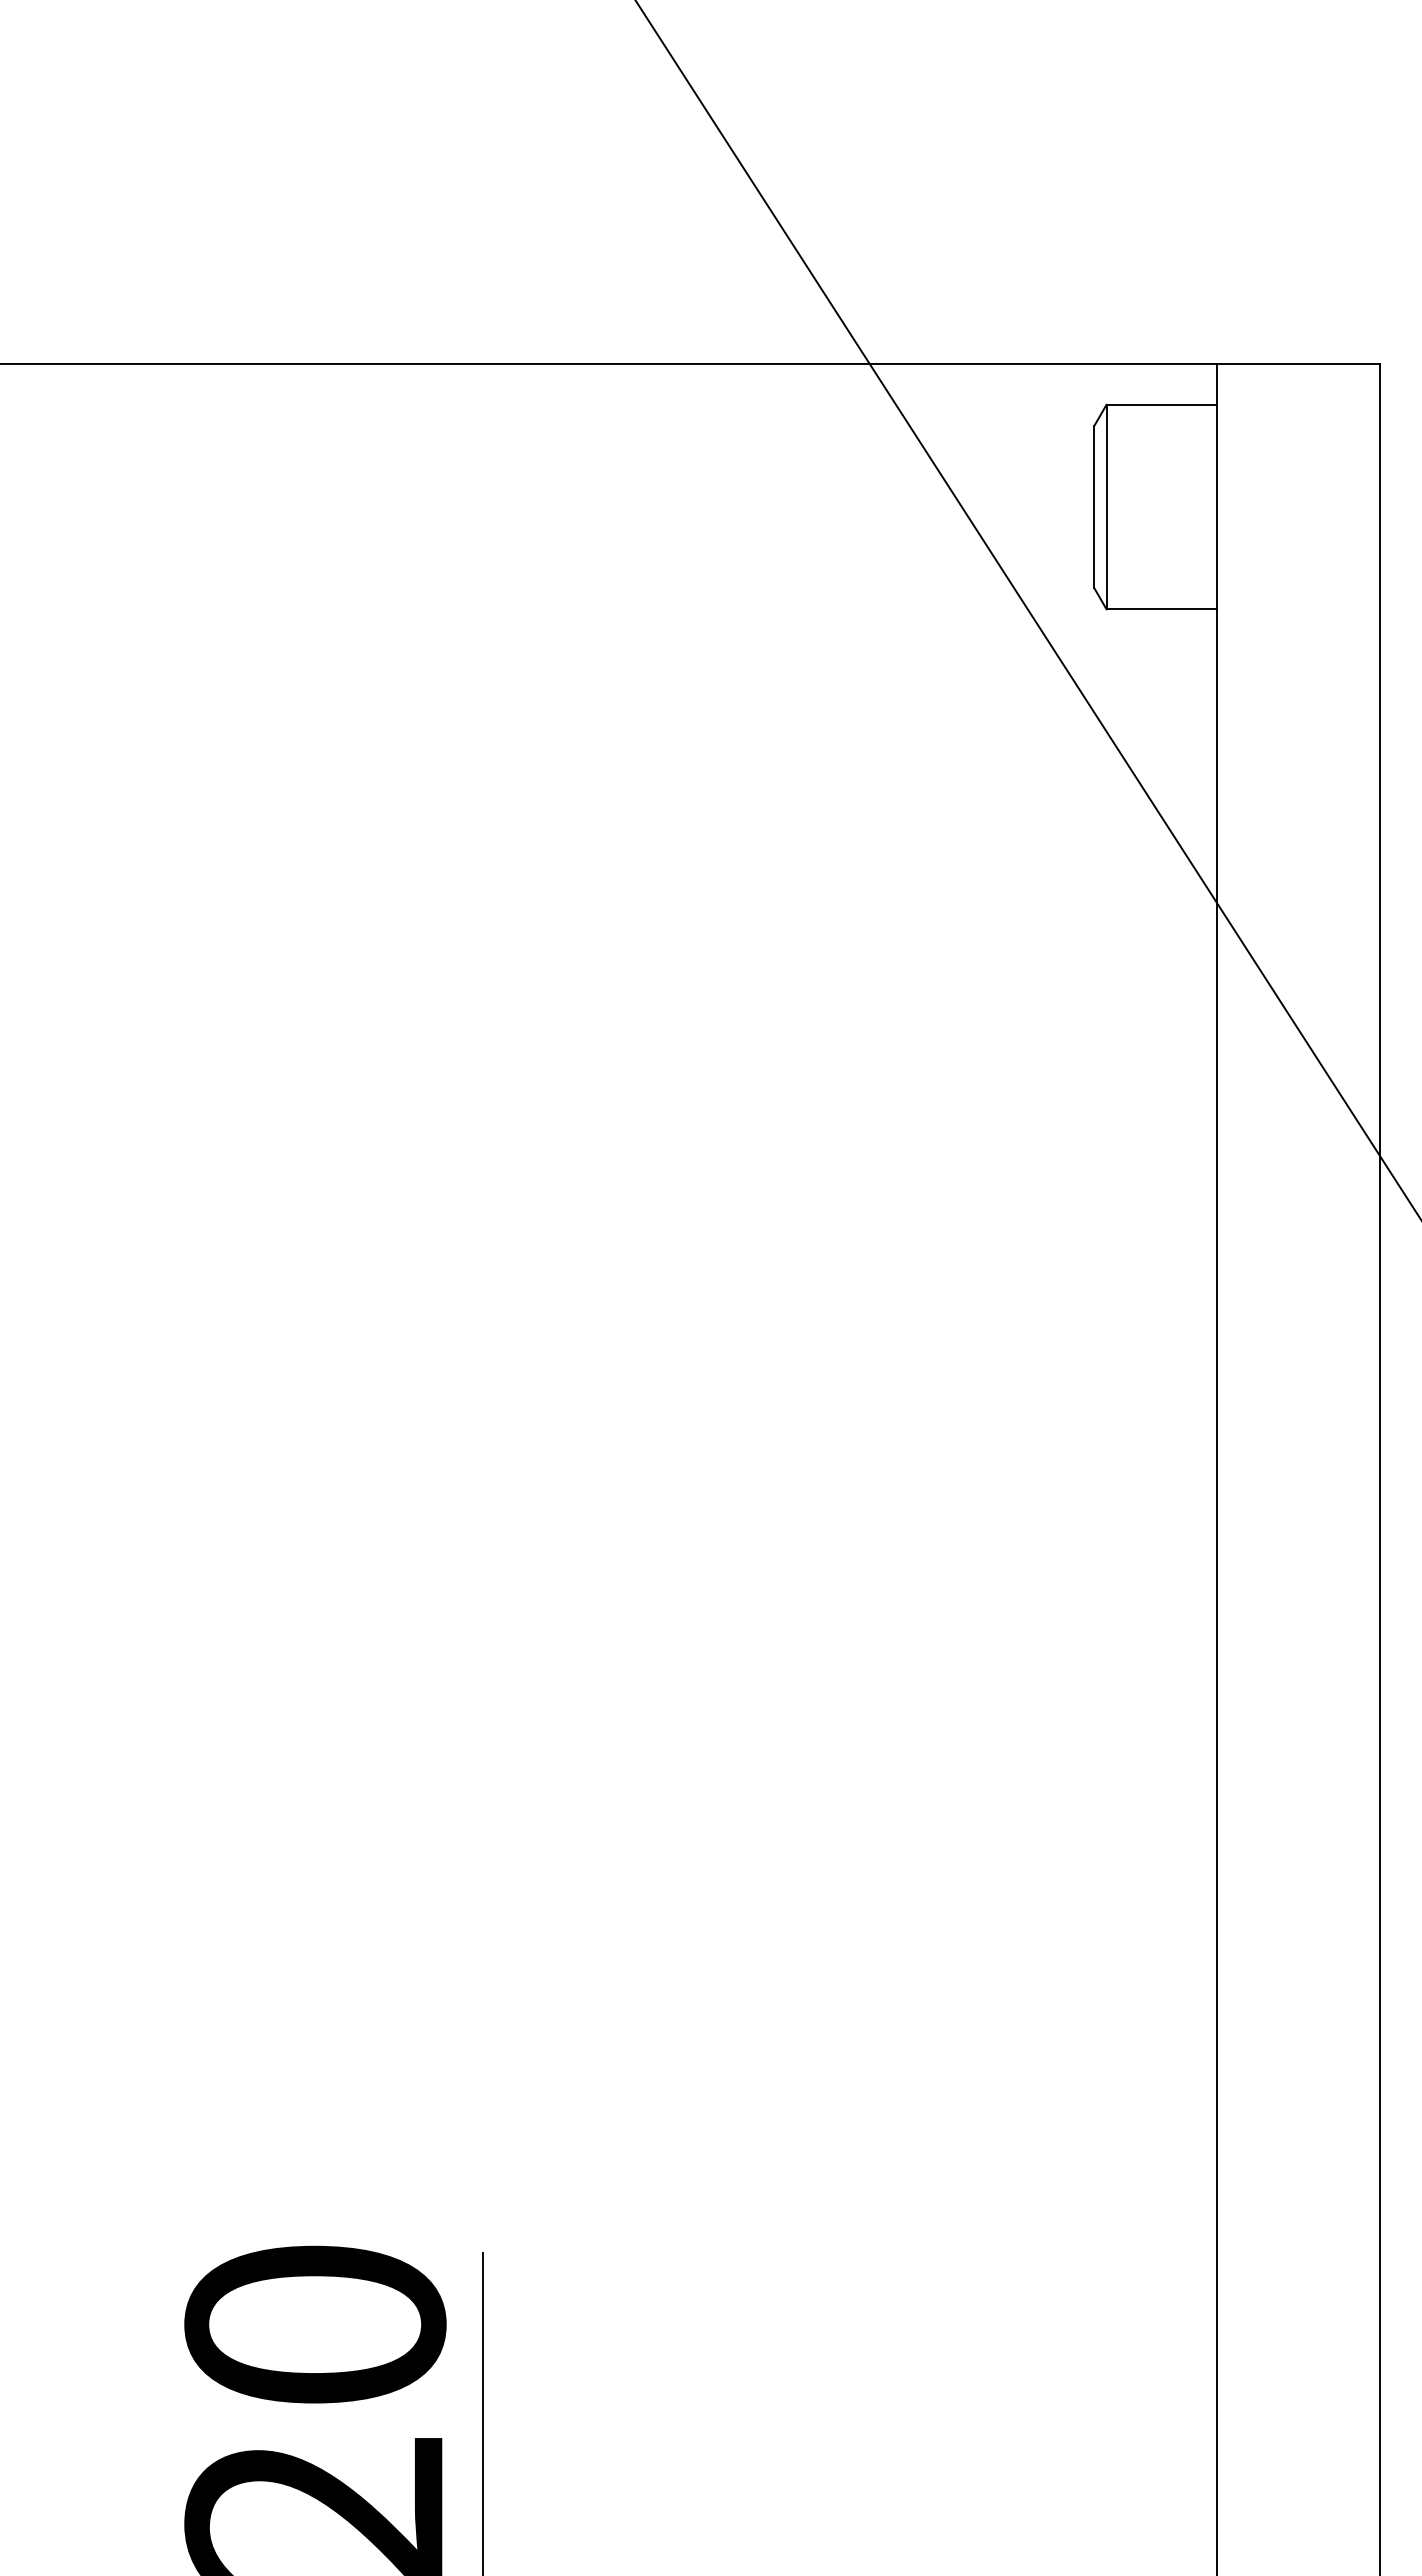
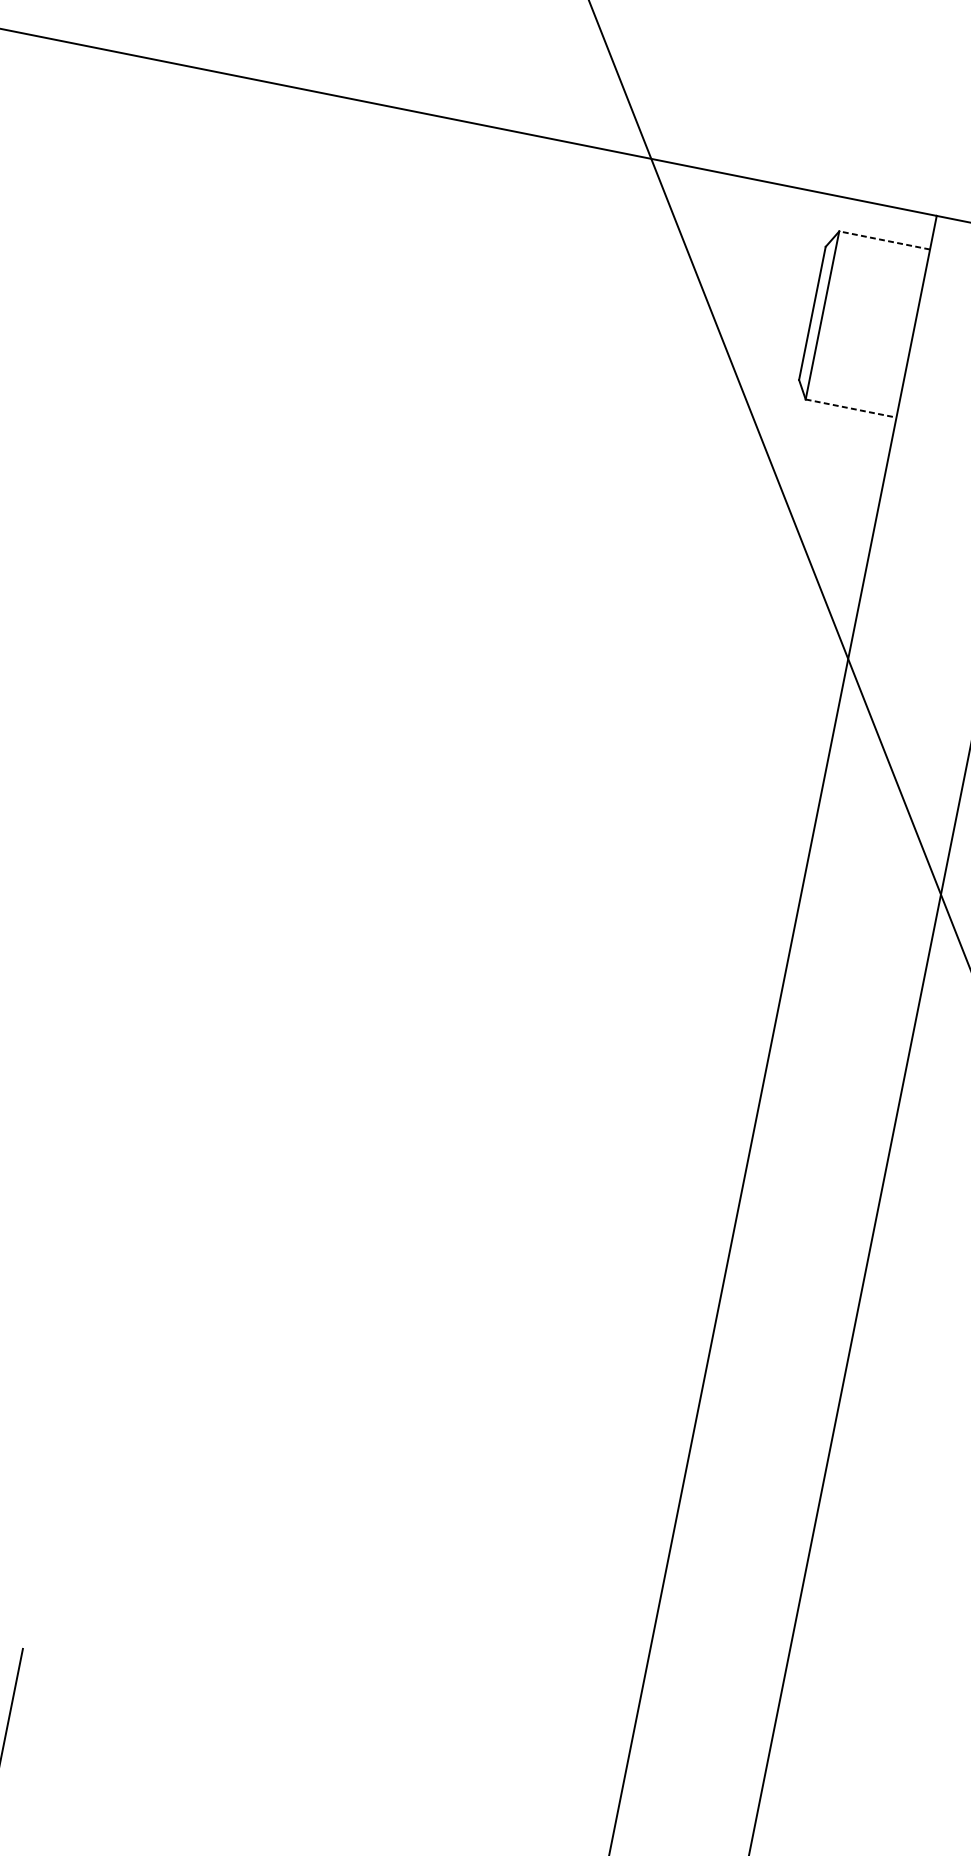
line: (1161, 404) -> (884, 240), solid -> dashed
line: (1162, 609) -> (851, 408), solid -> dashed

